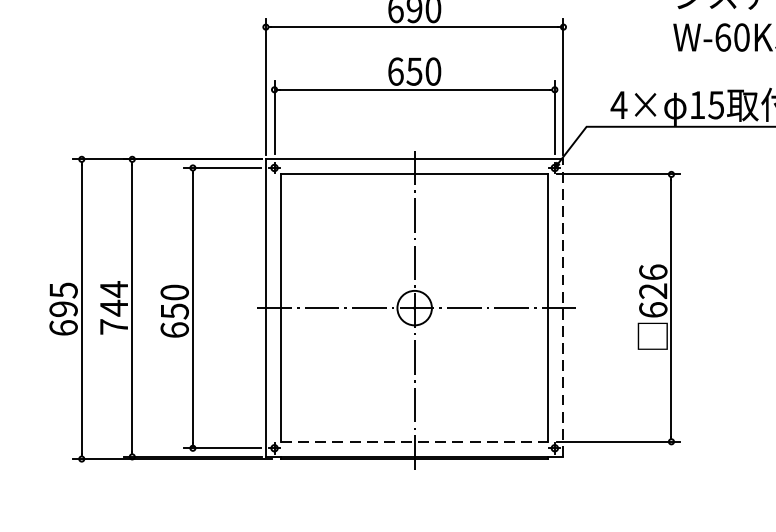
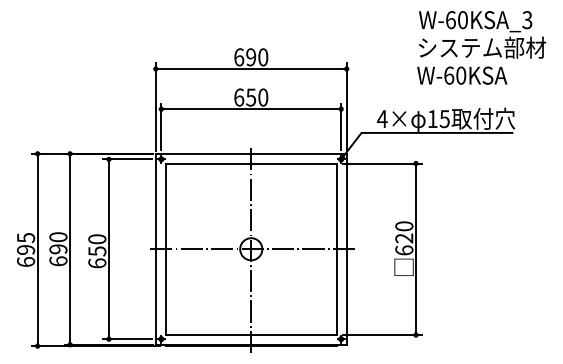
text: (653, 272) -> (404, 226), 626 -> 620
text: (114, 306) -> (58, 248), 744 -> 690
line: (563, 306) -> (346, 248), dashed -> solid
line: (415, 442) -> (251, 335), dashed -> solid

